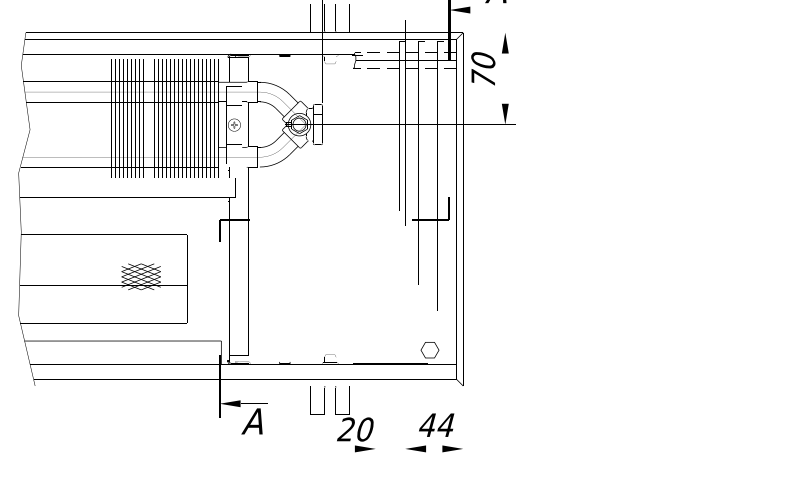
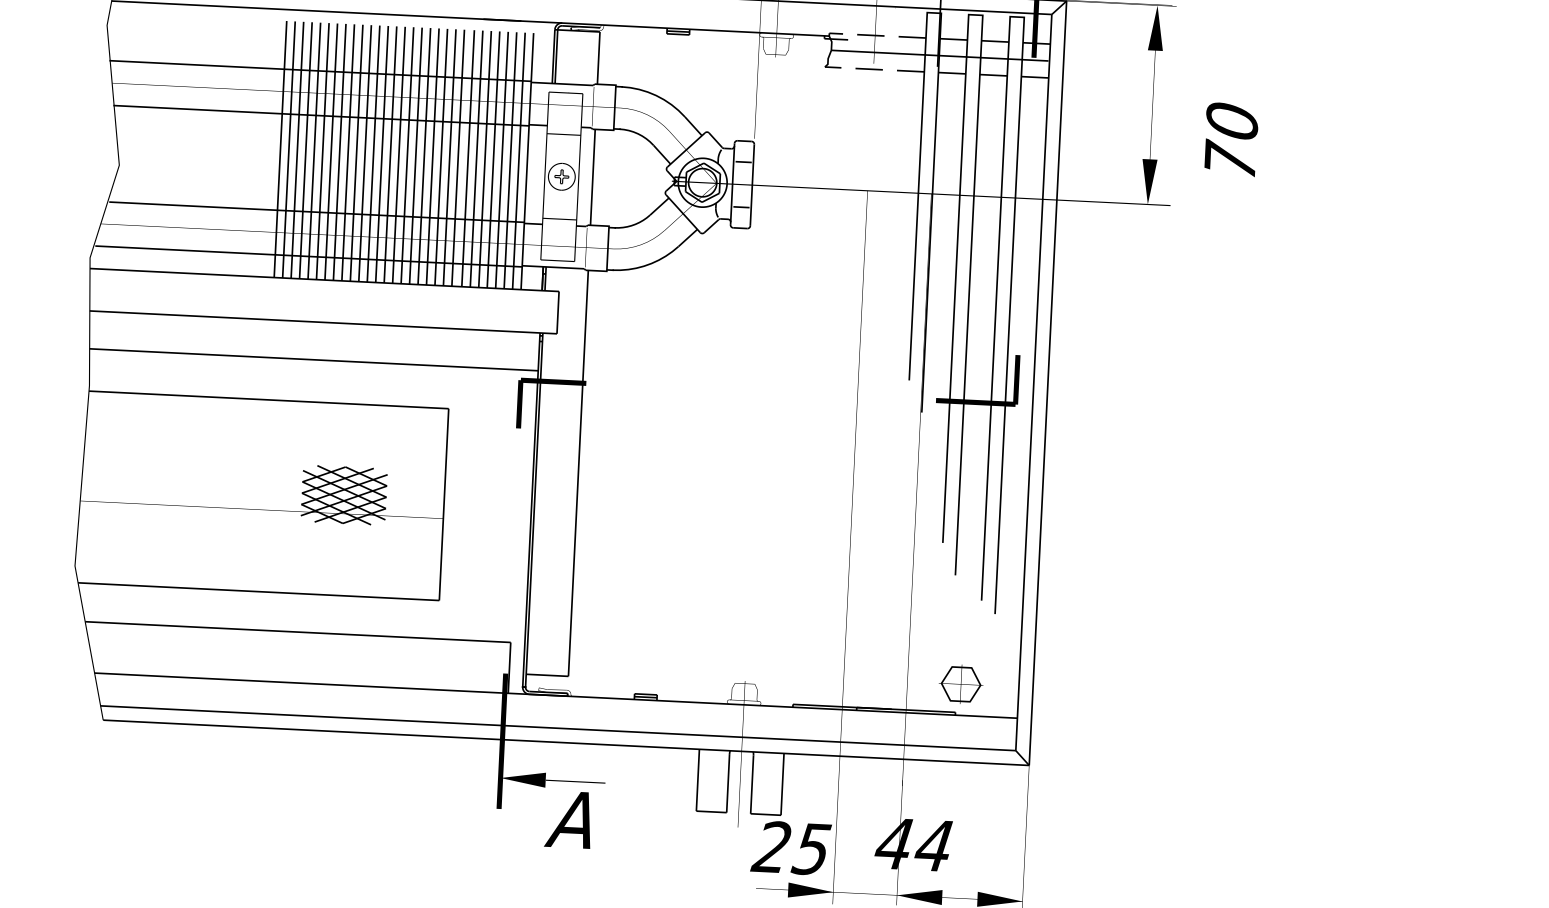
text: (483, 68) -> (1231, 138), moved
text: (436, 424) -> (913, 843), moved
text: (364, 429) -> (811, 849), 20 -> 25

